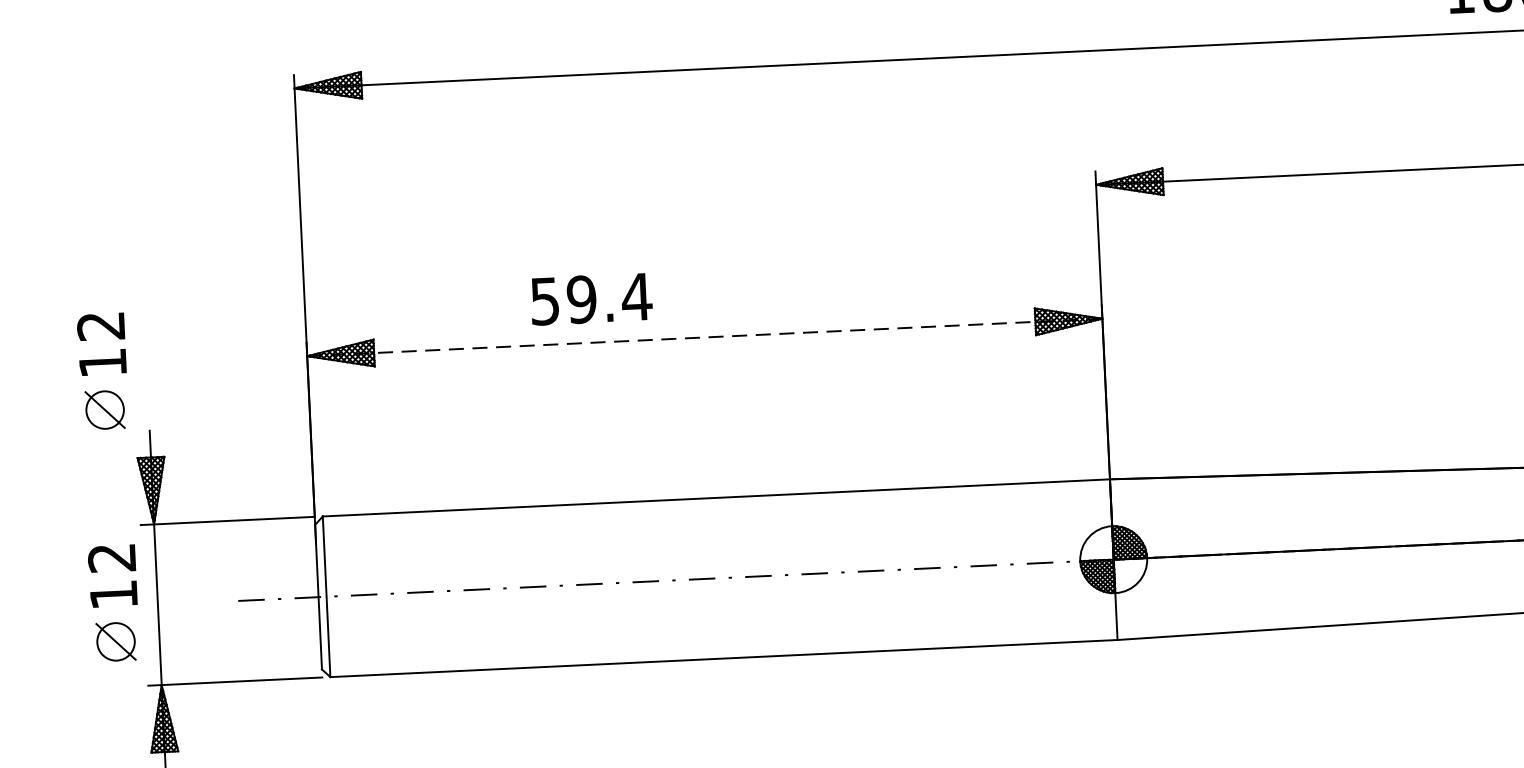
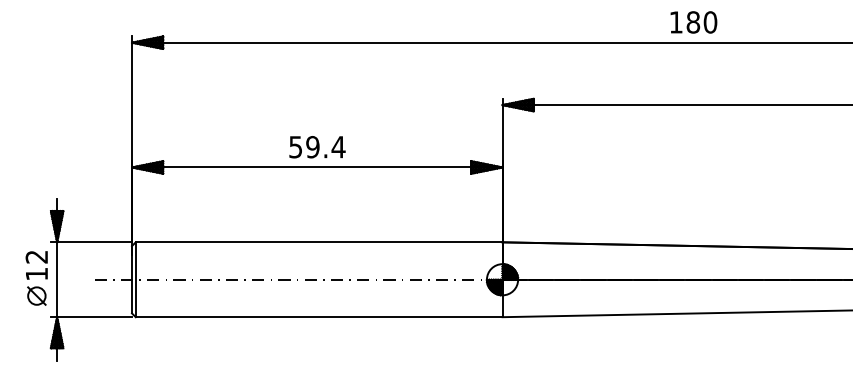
text: (591, 299) -> (317, 147), moved
line: (705, 337) -> (317, 167), dashed -> solid
part: (102, 372) -> (36, 170), removed

